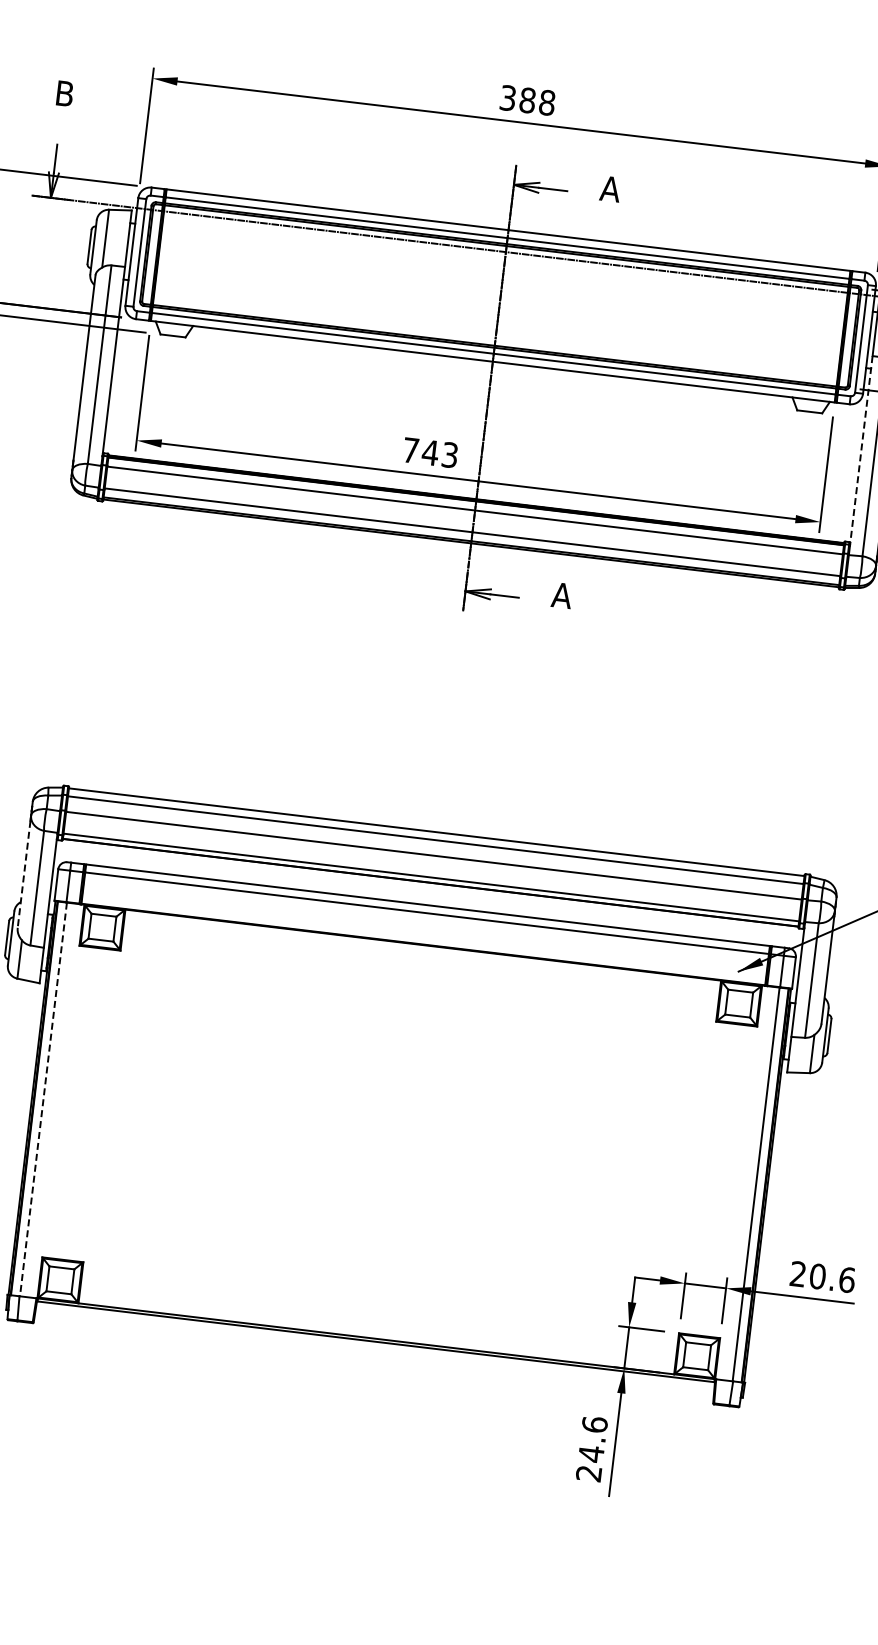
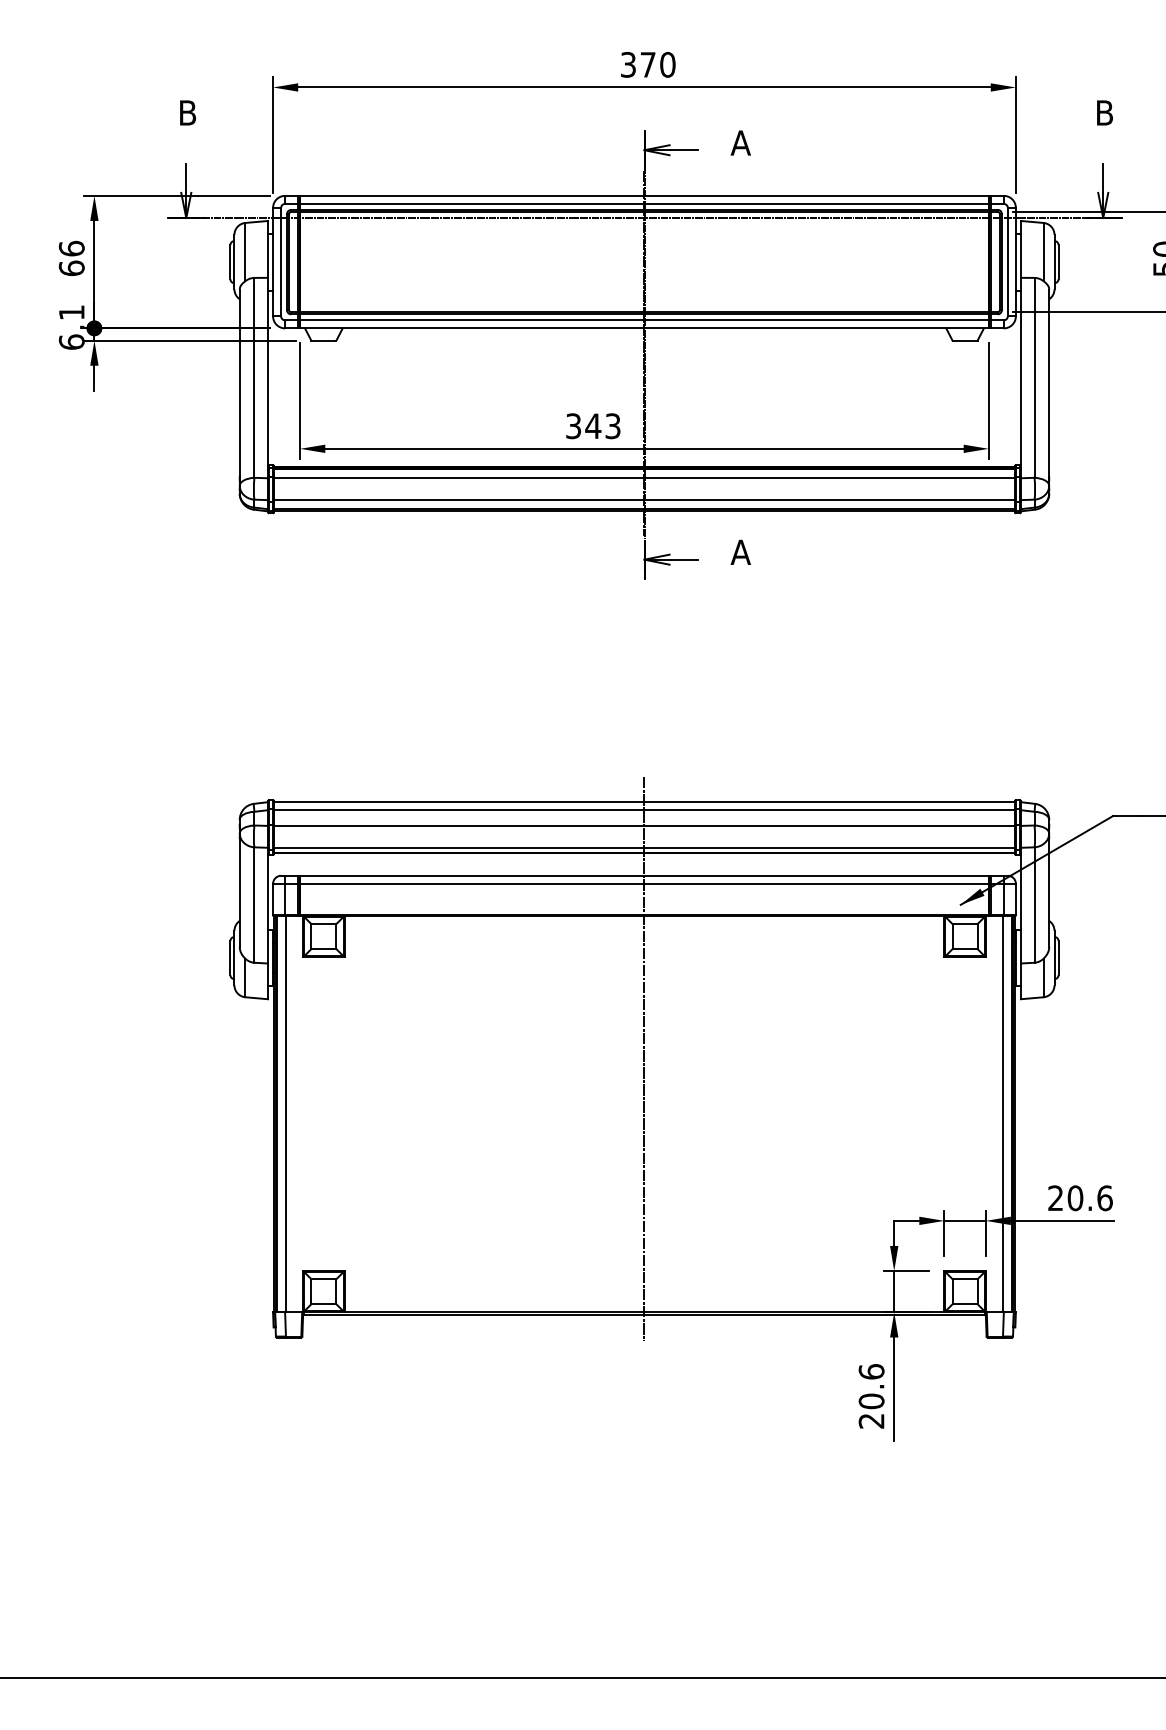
text: (537, 101) -> (657, 64), 388 -> 370
text: (410, 450) -> (573, 426), 743 -> 343
line: (860, 451) -> (1020, 373), dashed -> solid
line: (23, 873) -> (239, 892), dashed -> solid
line: (406, 1086) -> (644, 1058), added
line: (43, 1099) -> (285, 1114), dashed -> solid
text: (591, 1454) -> (871, 1401), 24.6 -> 20.6

